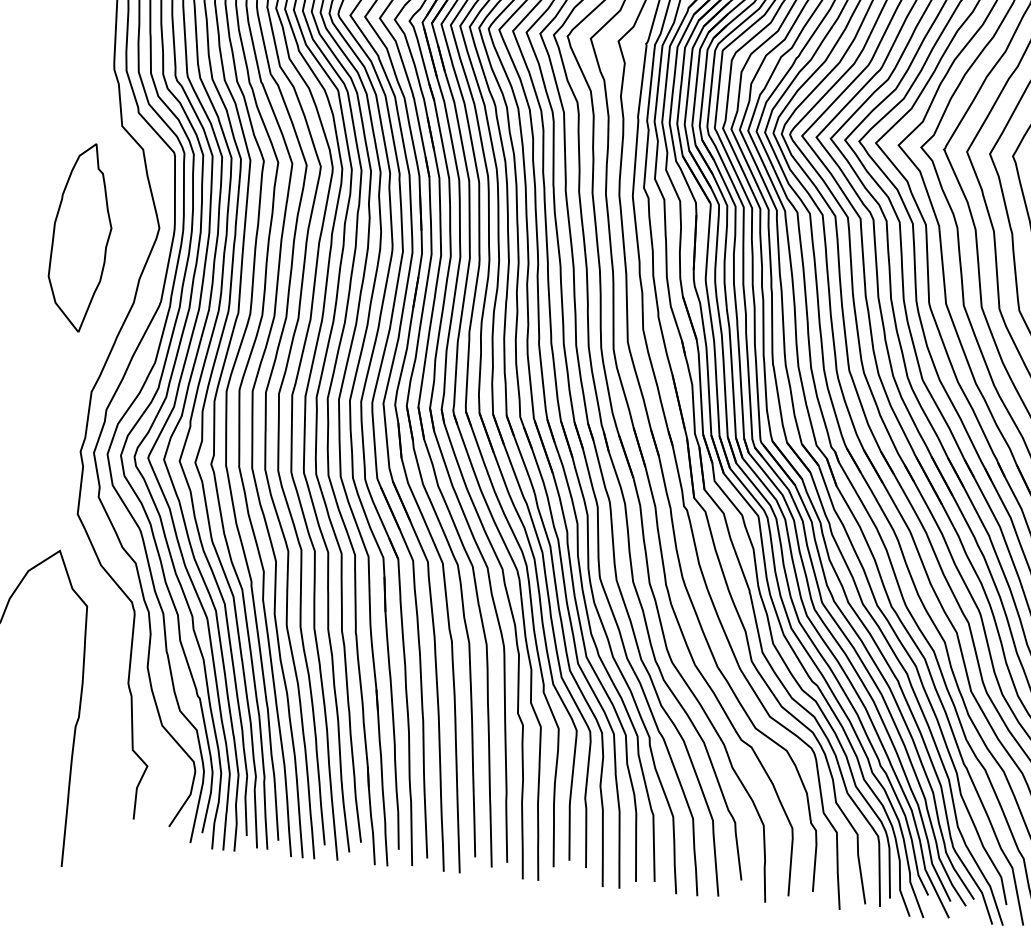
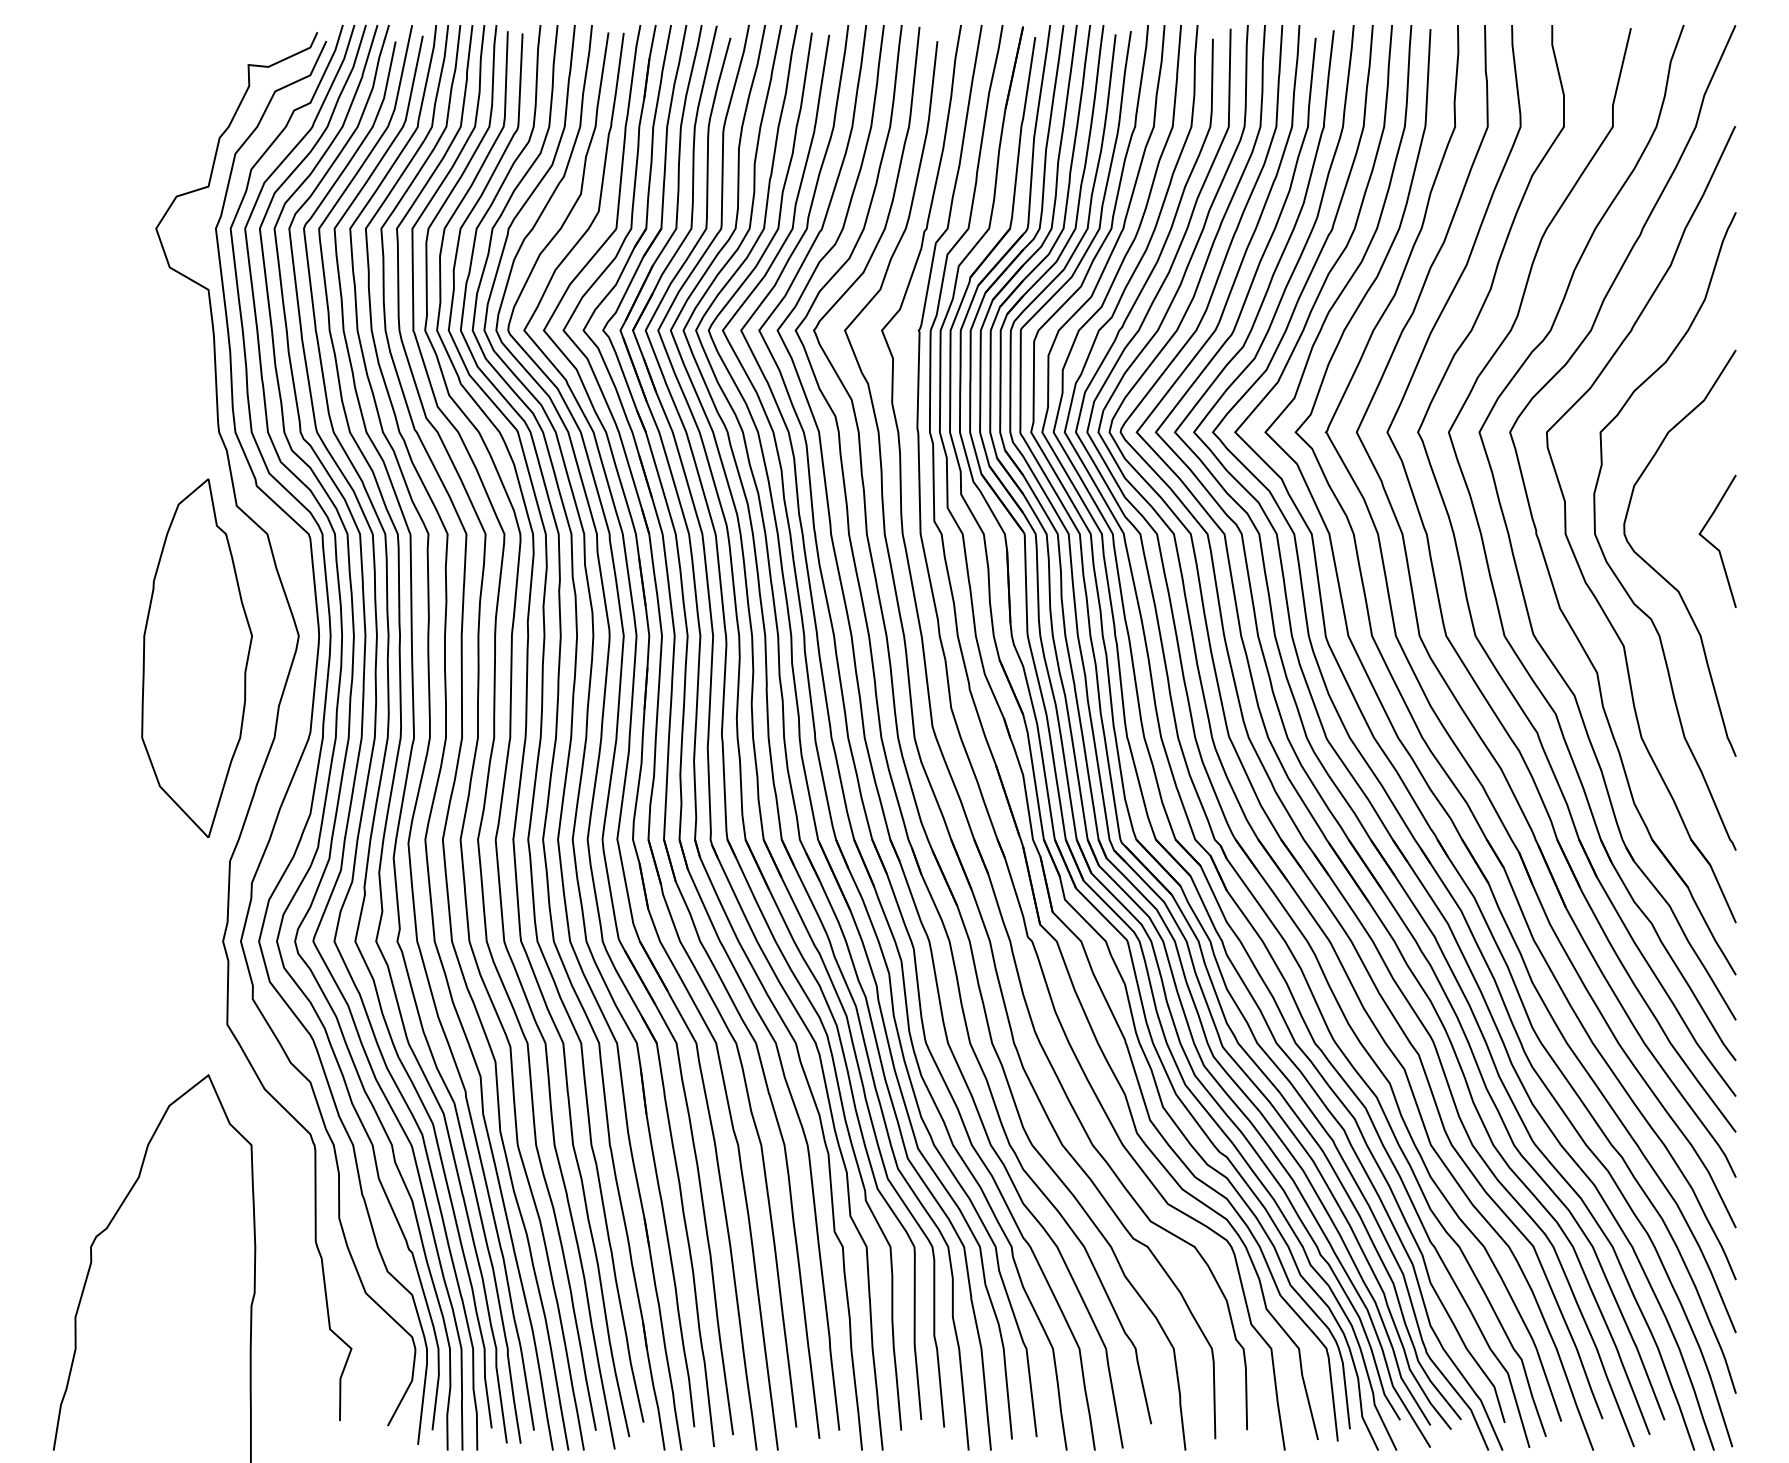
part: (81, 236) -> (196, 657), size x1.43

